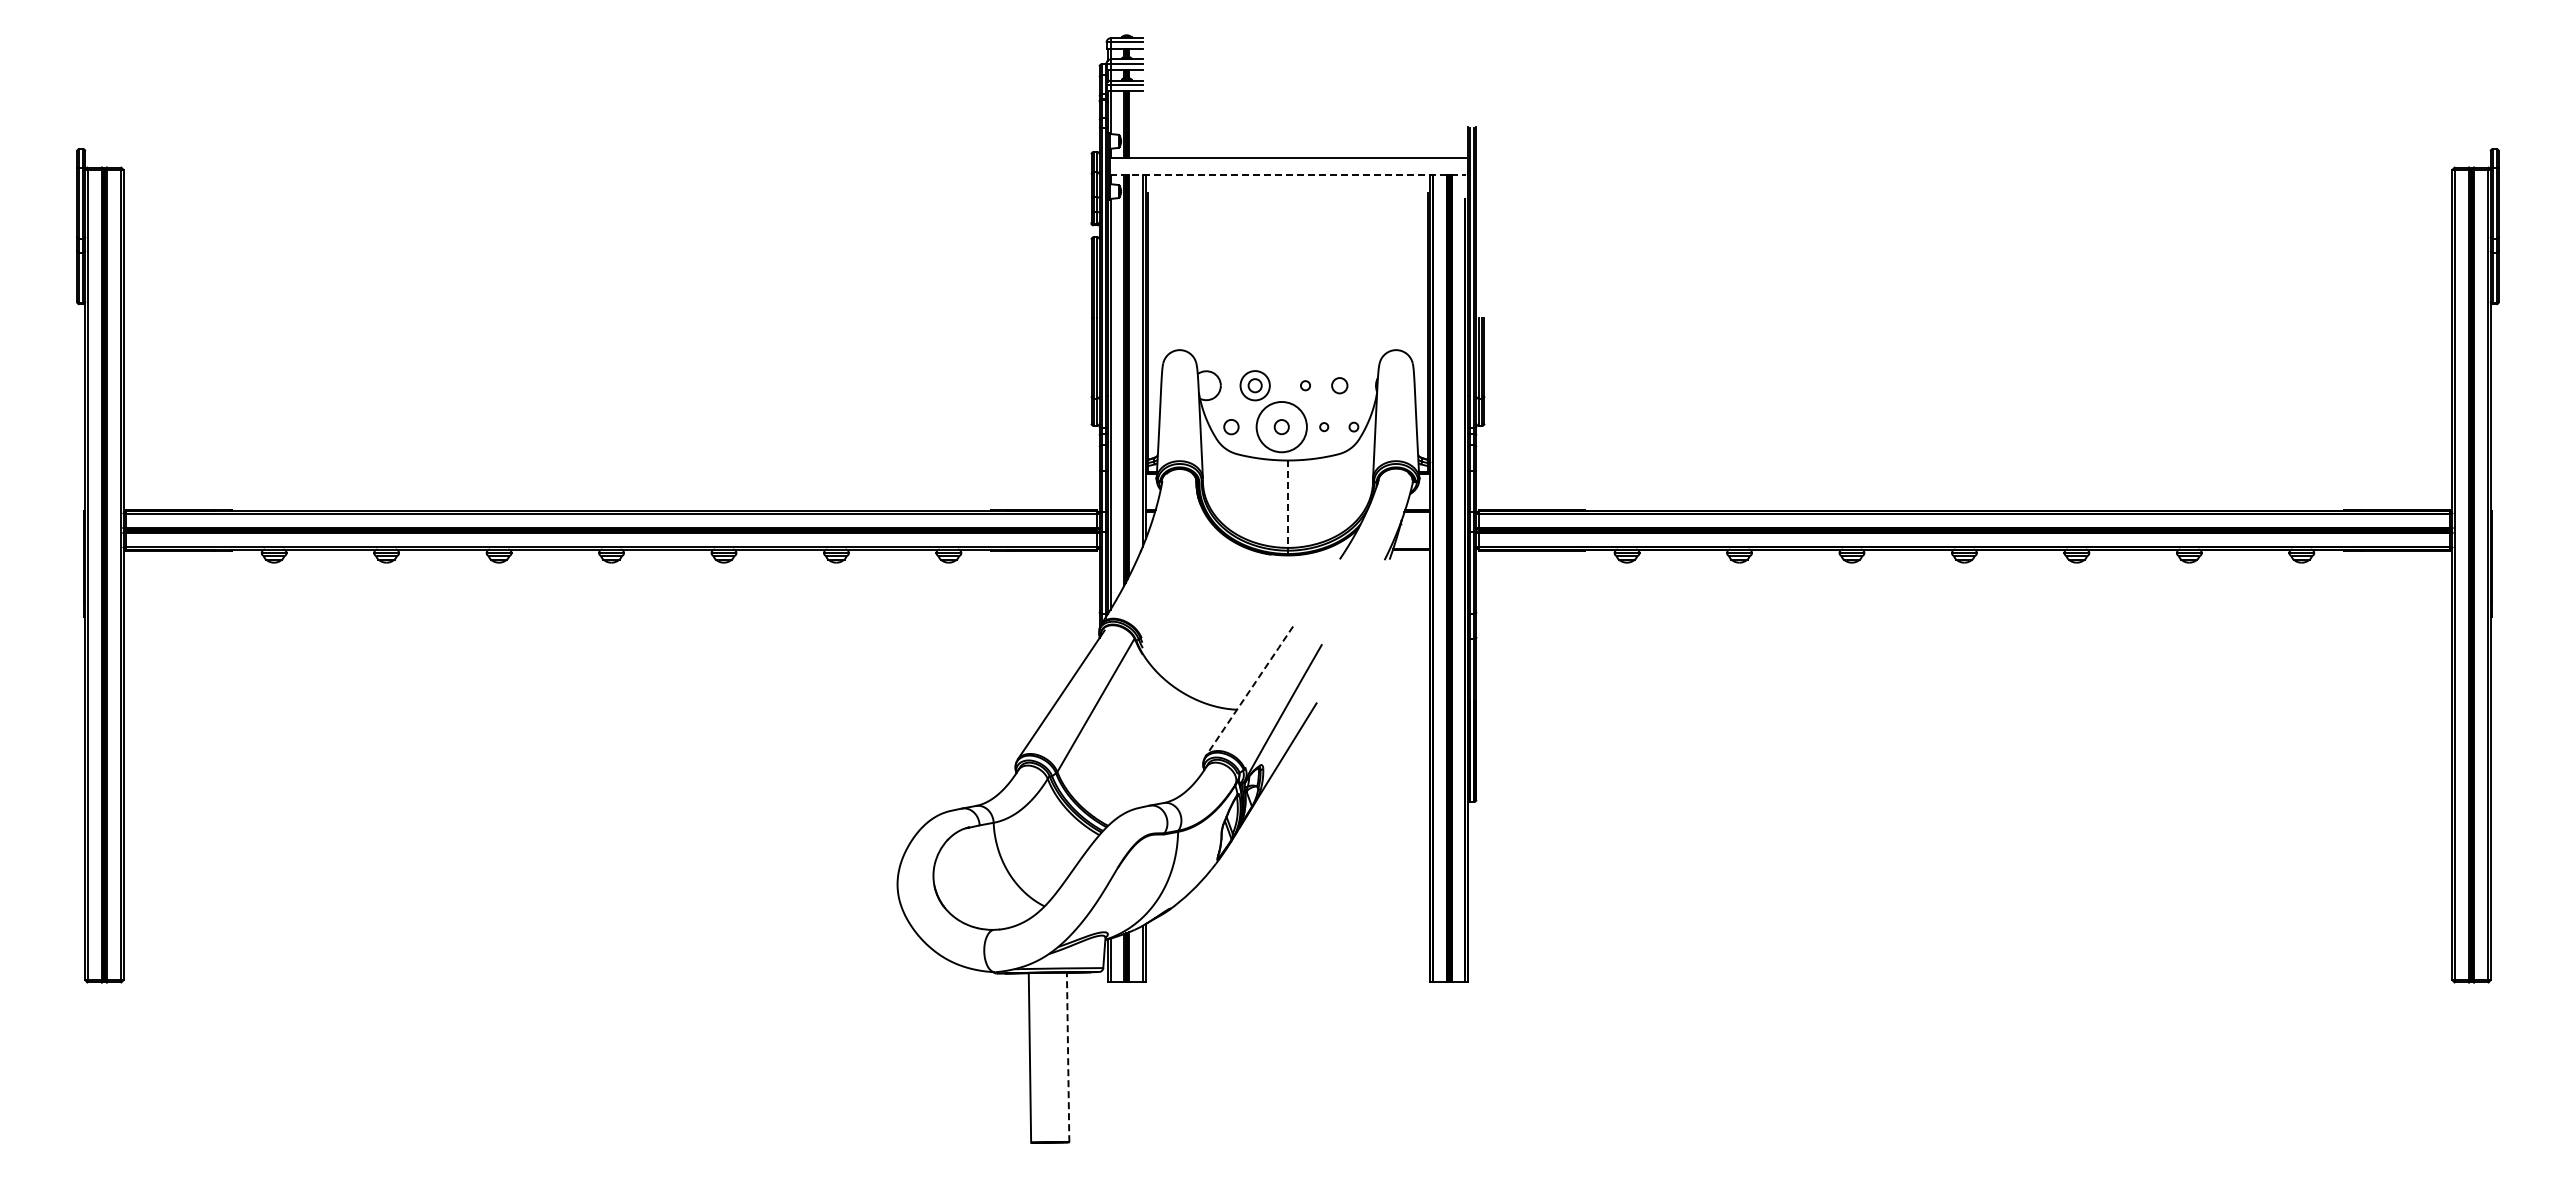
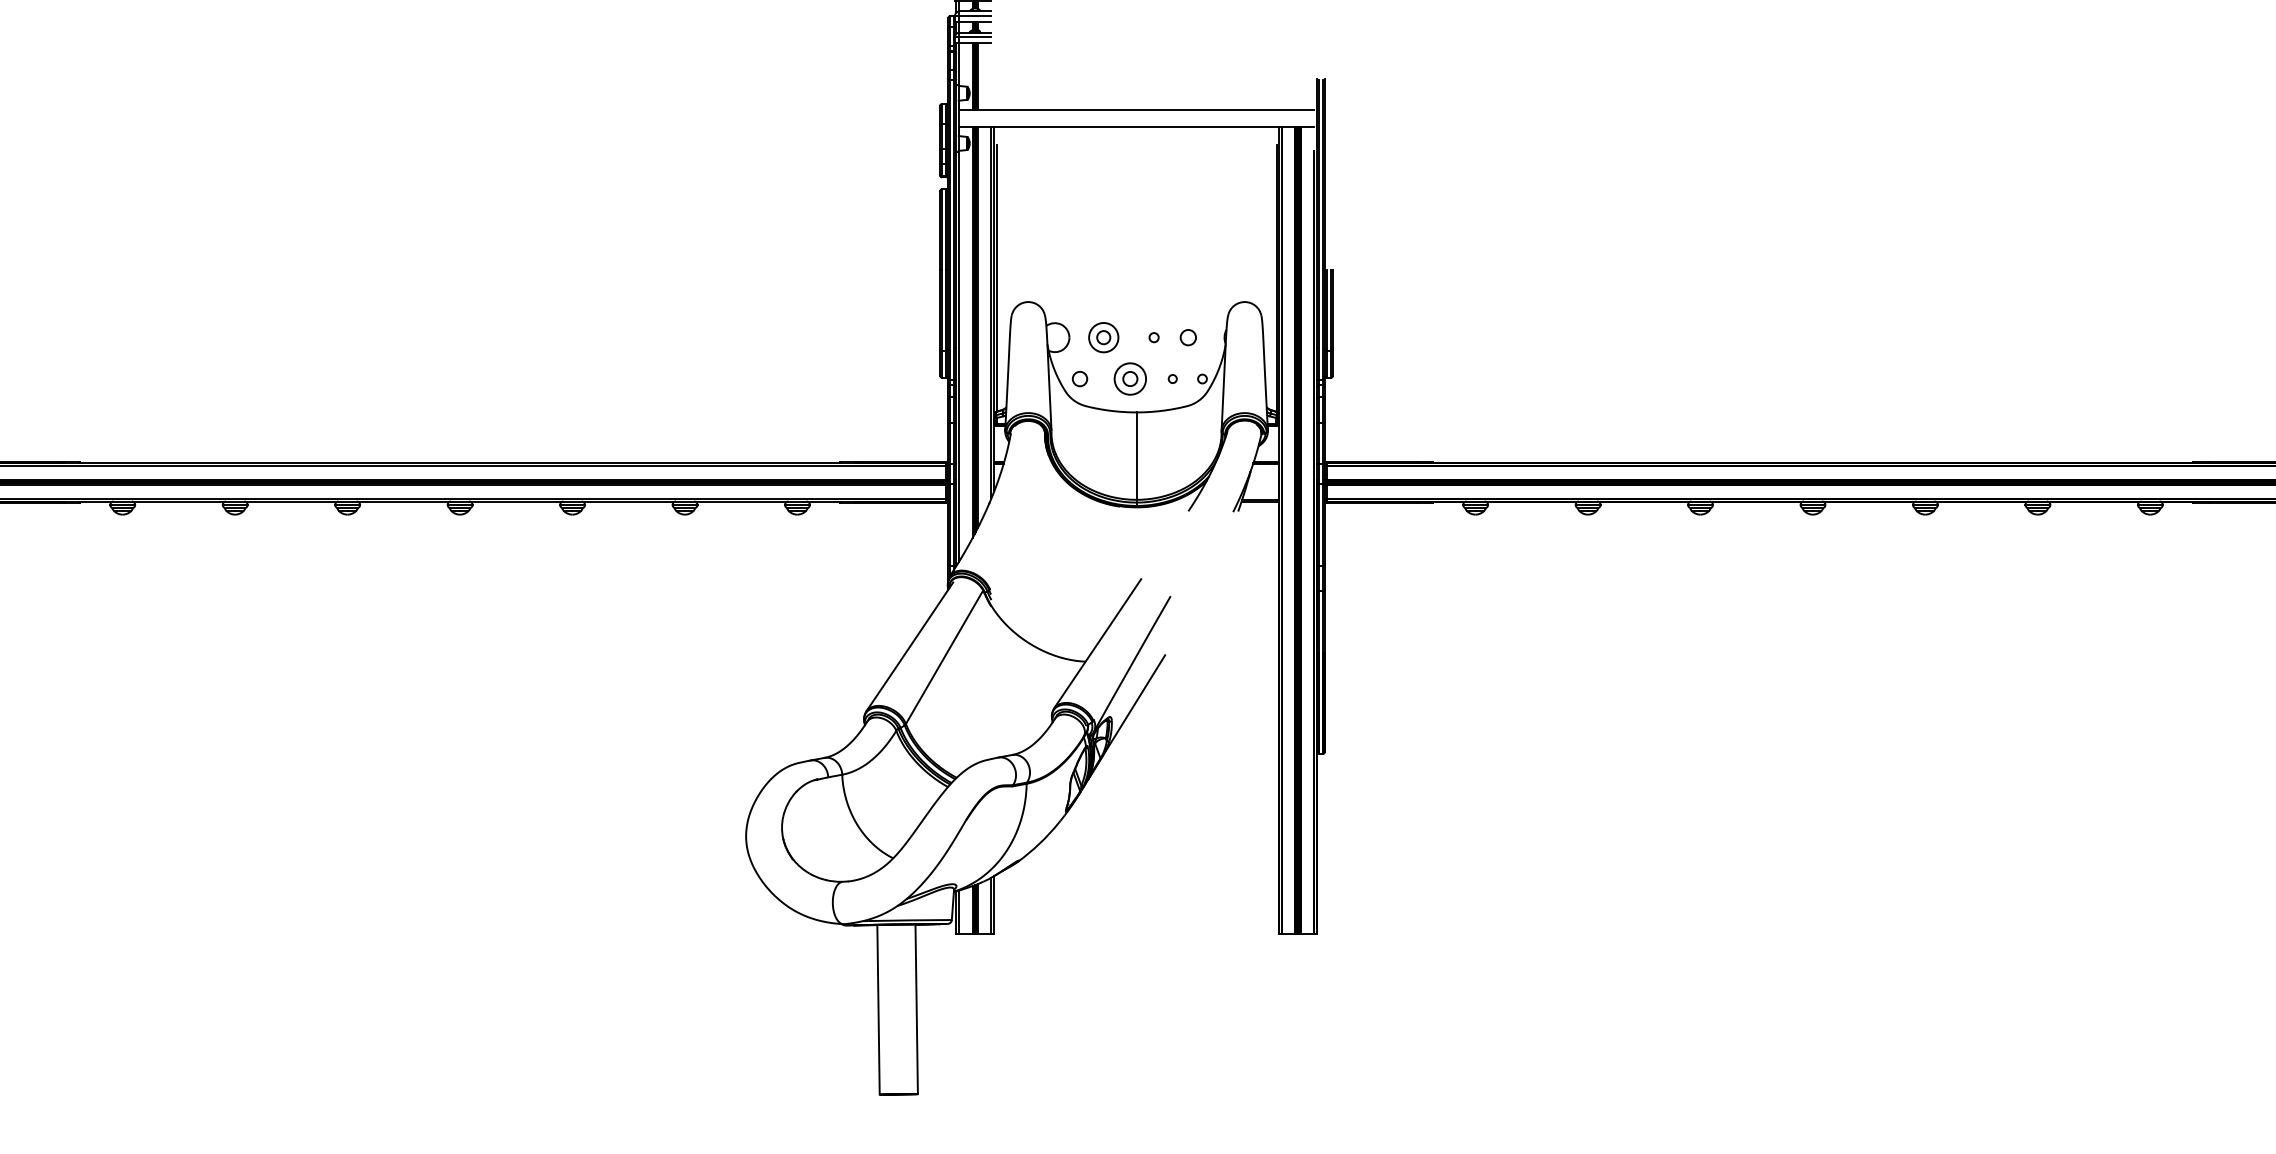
line: (1287, 174) -> (1136, 126), dashed -> solid
circle: (1281, 426) -> (1130, 378), size x0.62
line: (1288, 504) -> (1137, 456), dashed -> solid
line: (1250, 690) -> (1099, 642), dashed -> solid
line: (1068, 1057) -> (917, 1009), dashed -> solid

